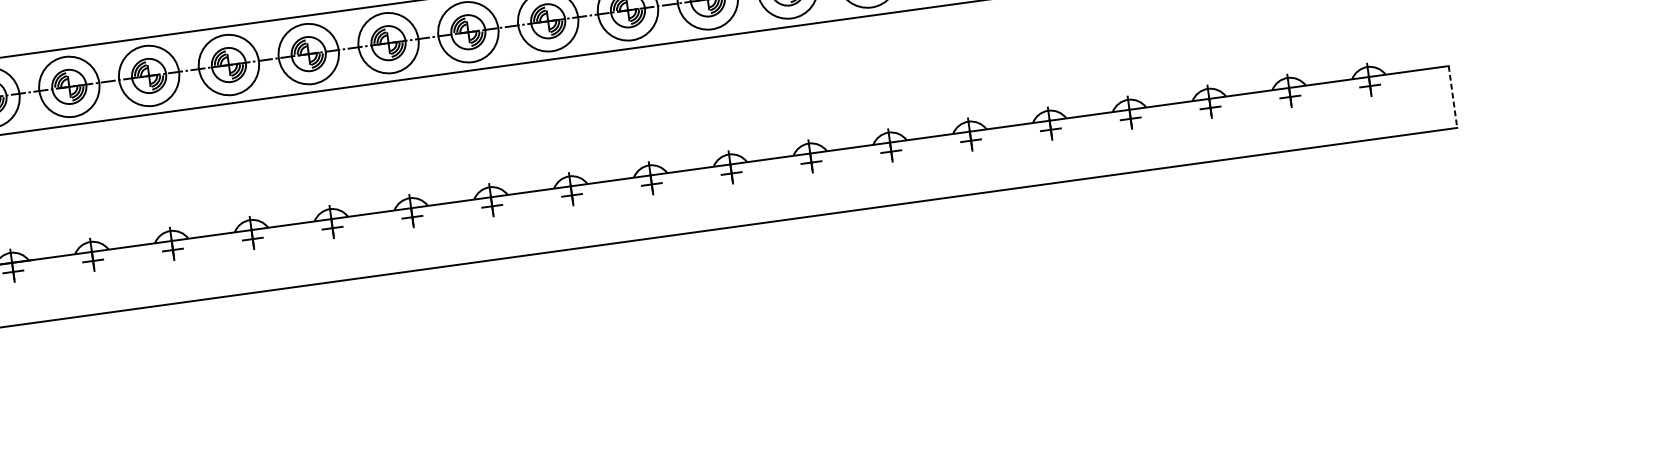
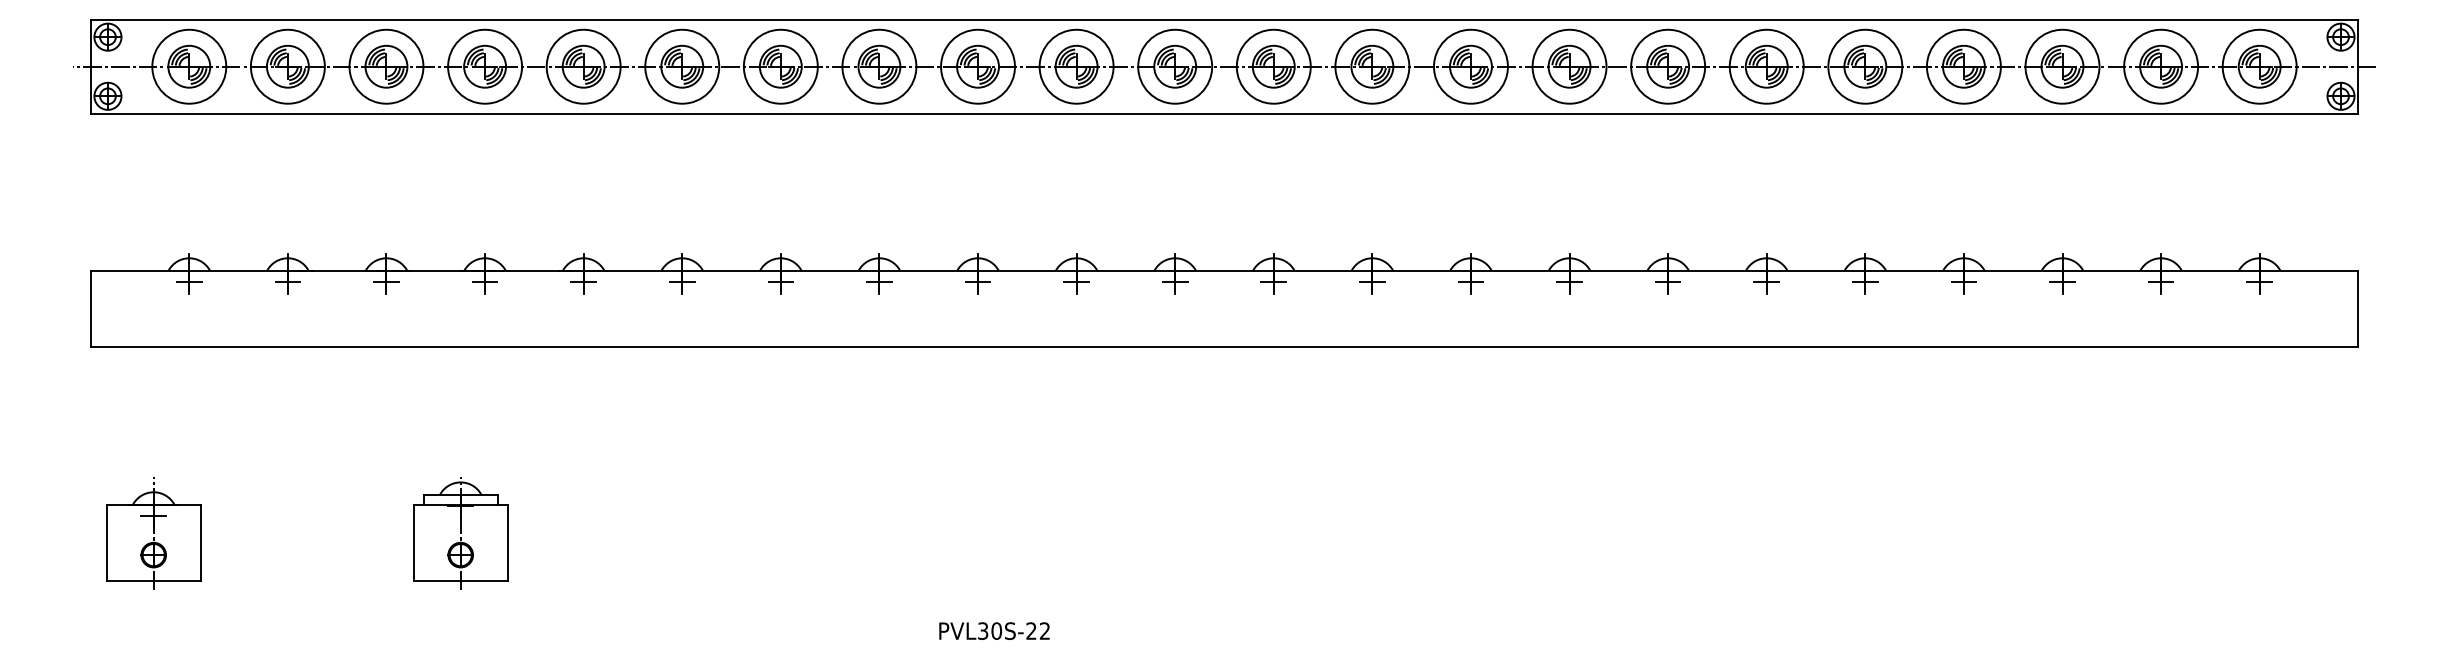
line: (1453, 97) -> (2358, 309), dashed -> solid

